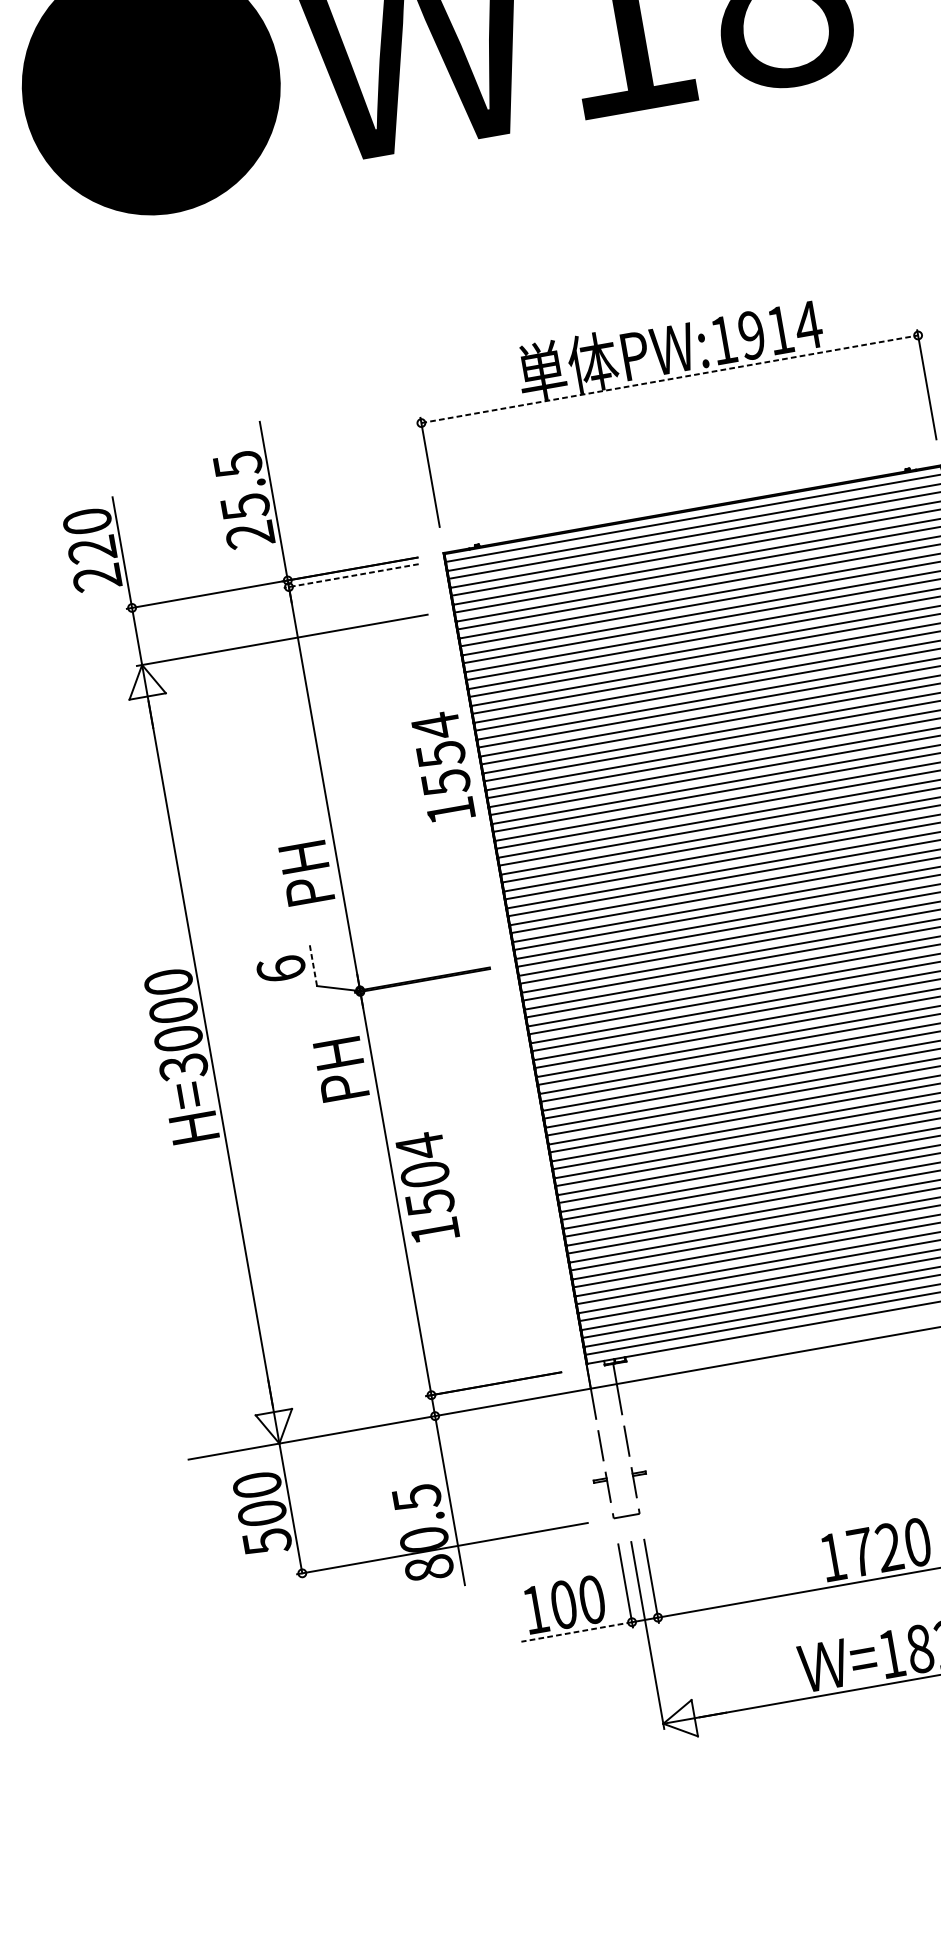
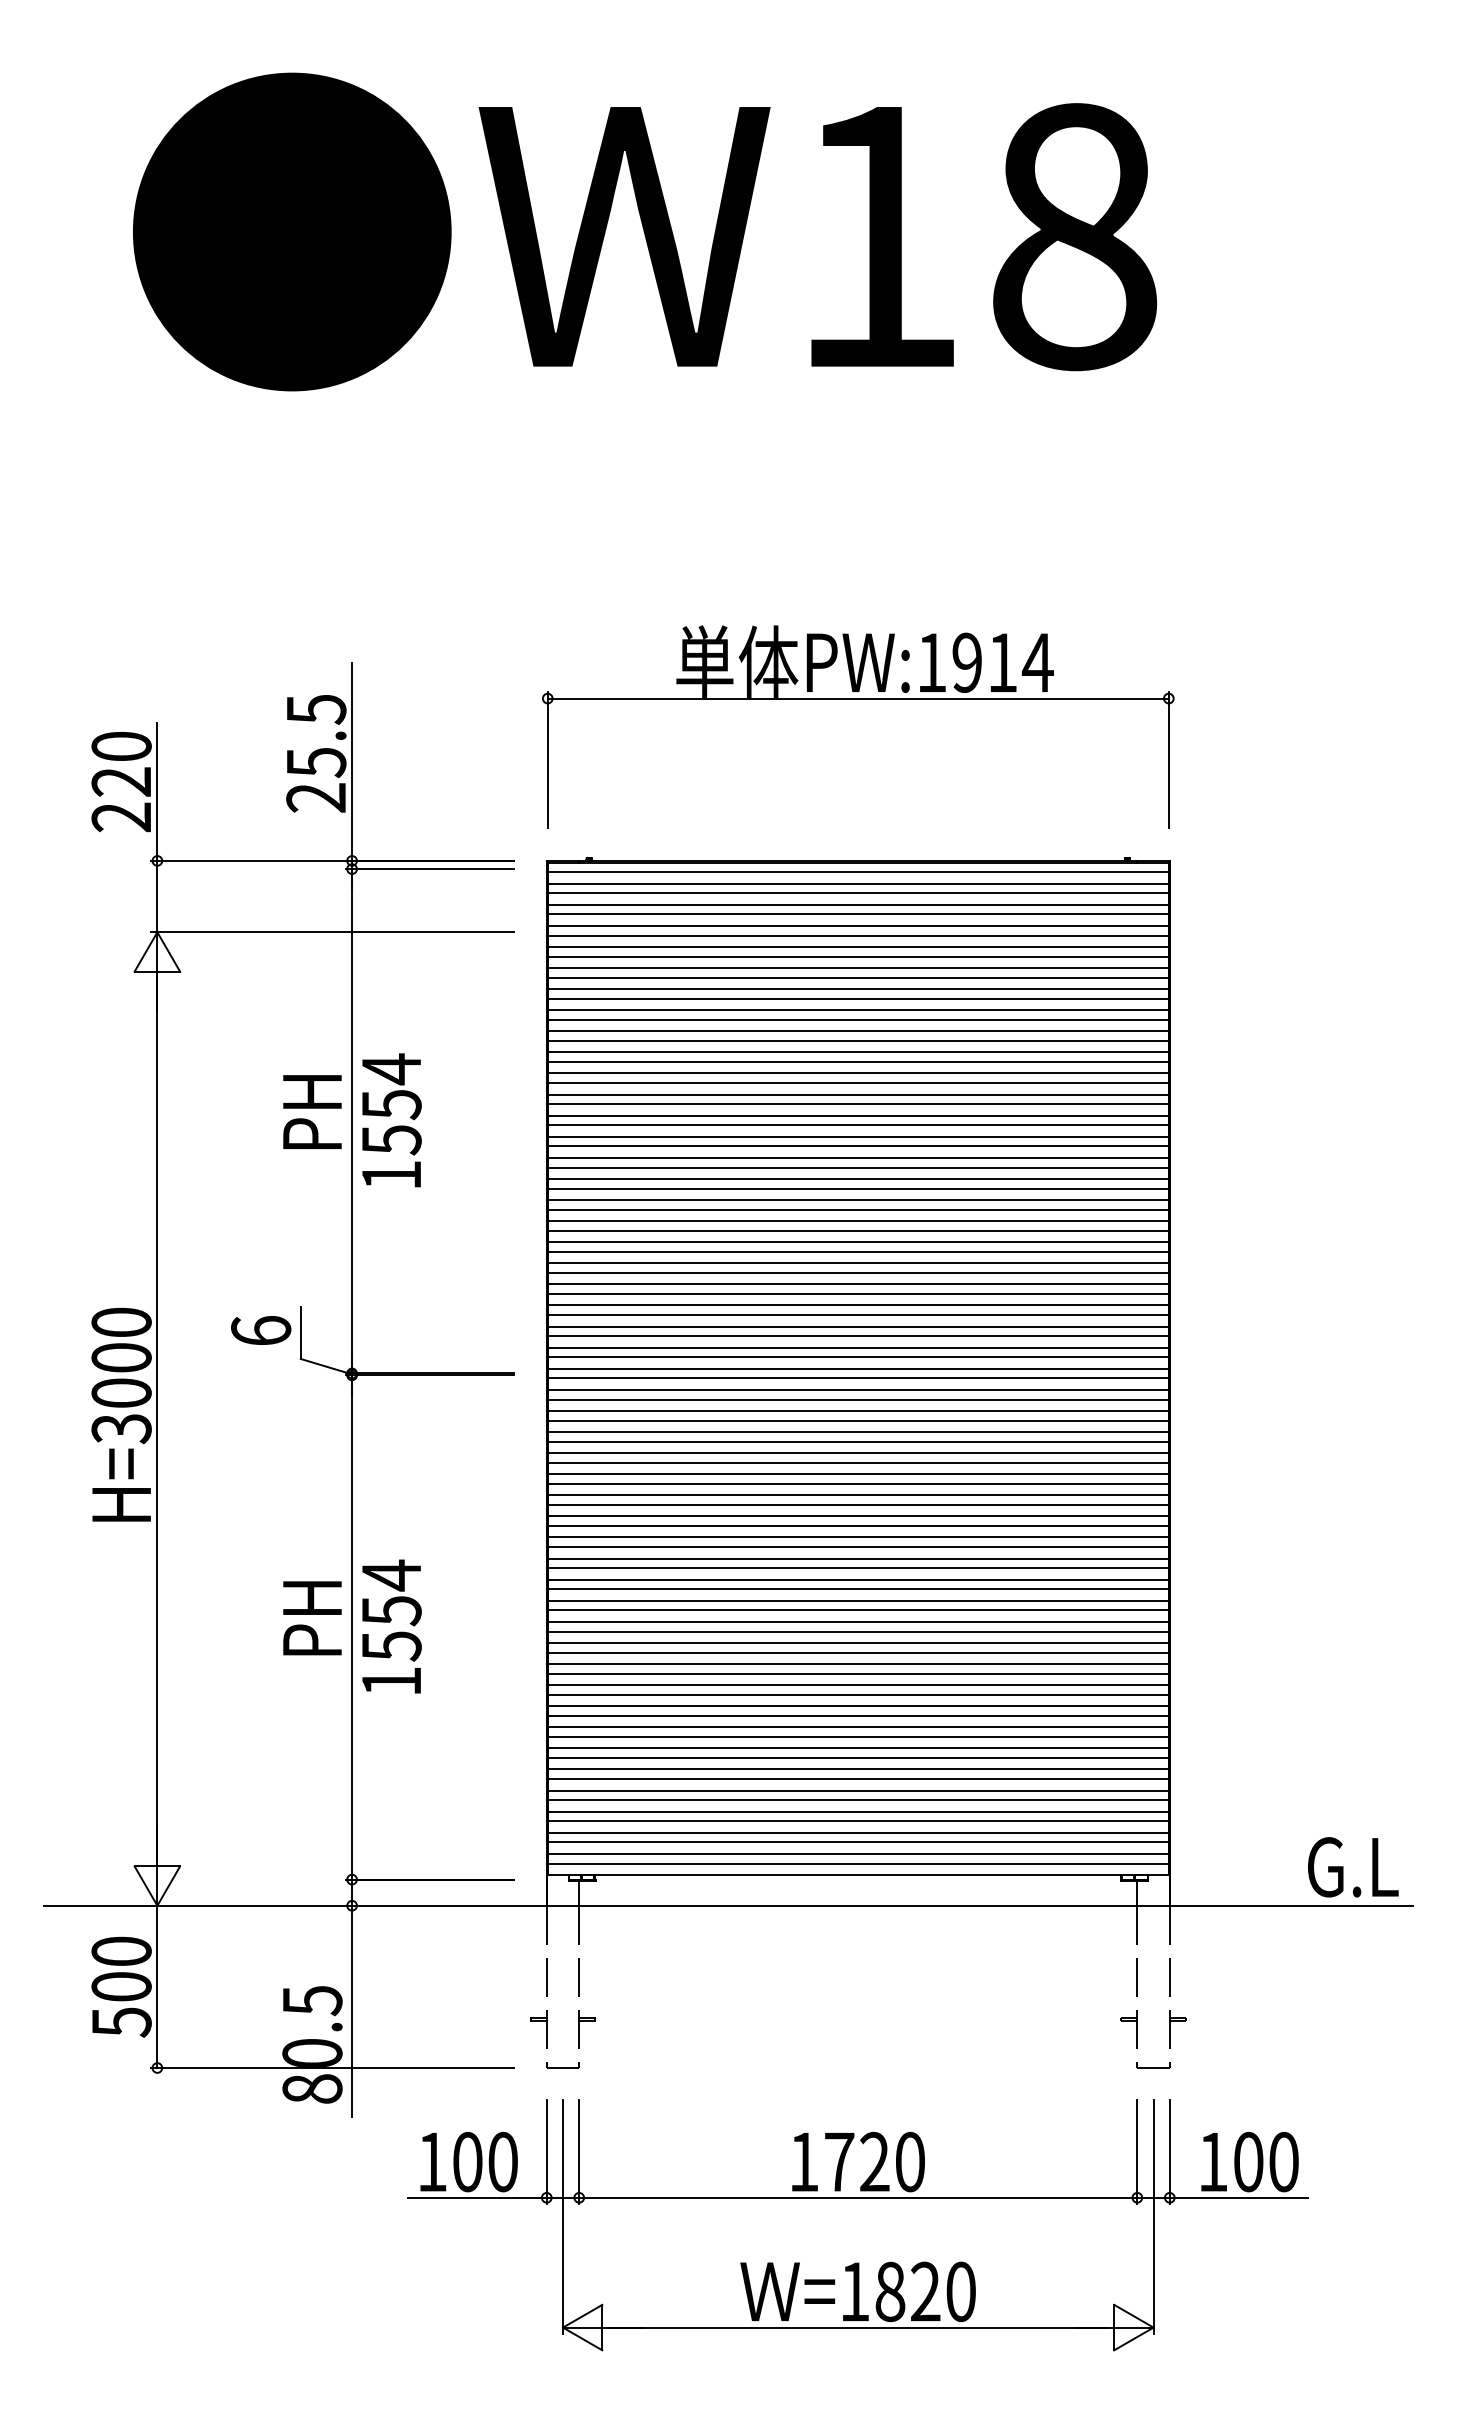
line: (669, 379) -> (858, 698), dashed -> solid
line: (350, 576) -> (429, 869), dashed -> solid
text: (443, 767) -> (391, 1120), moved
text: (306, 872) -> (312, 1111), moved
line: (313, 965) -> (300, 1333), dashed -> solid
text: (341, 1069) -> (312, 1618), moved
text: (425, 1175) -> (391, 1611), 1504 -> 1554
line: (576, 1631) -> (477, 2197), dashed -> solid

